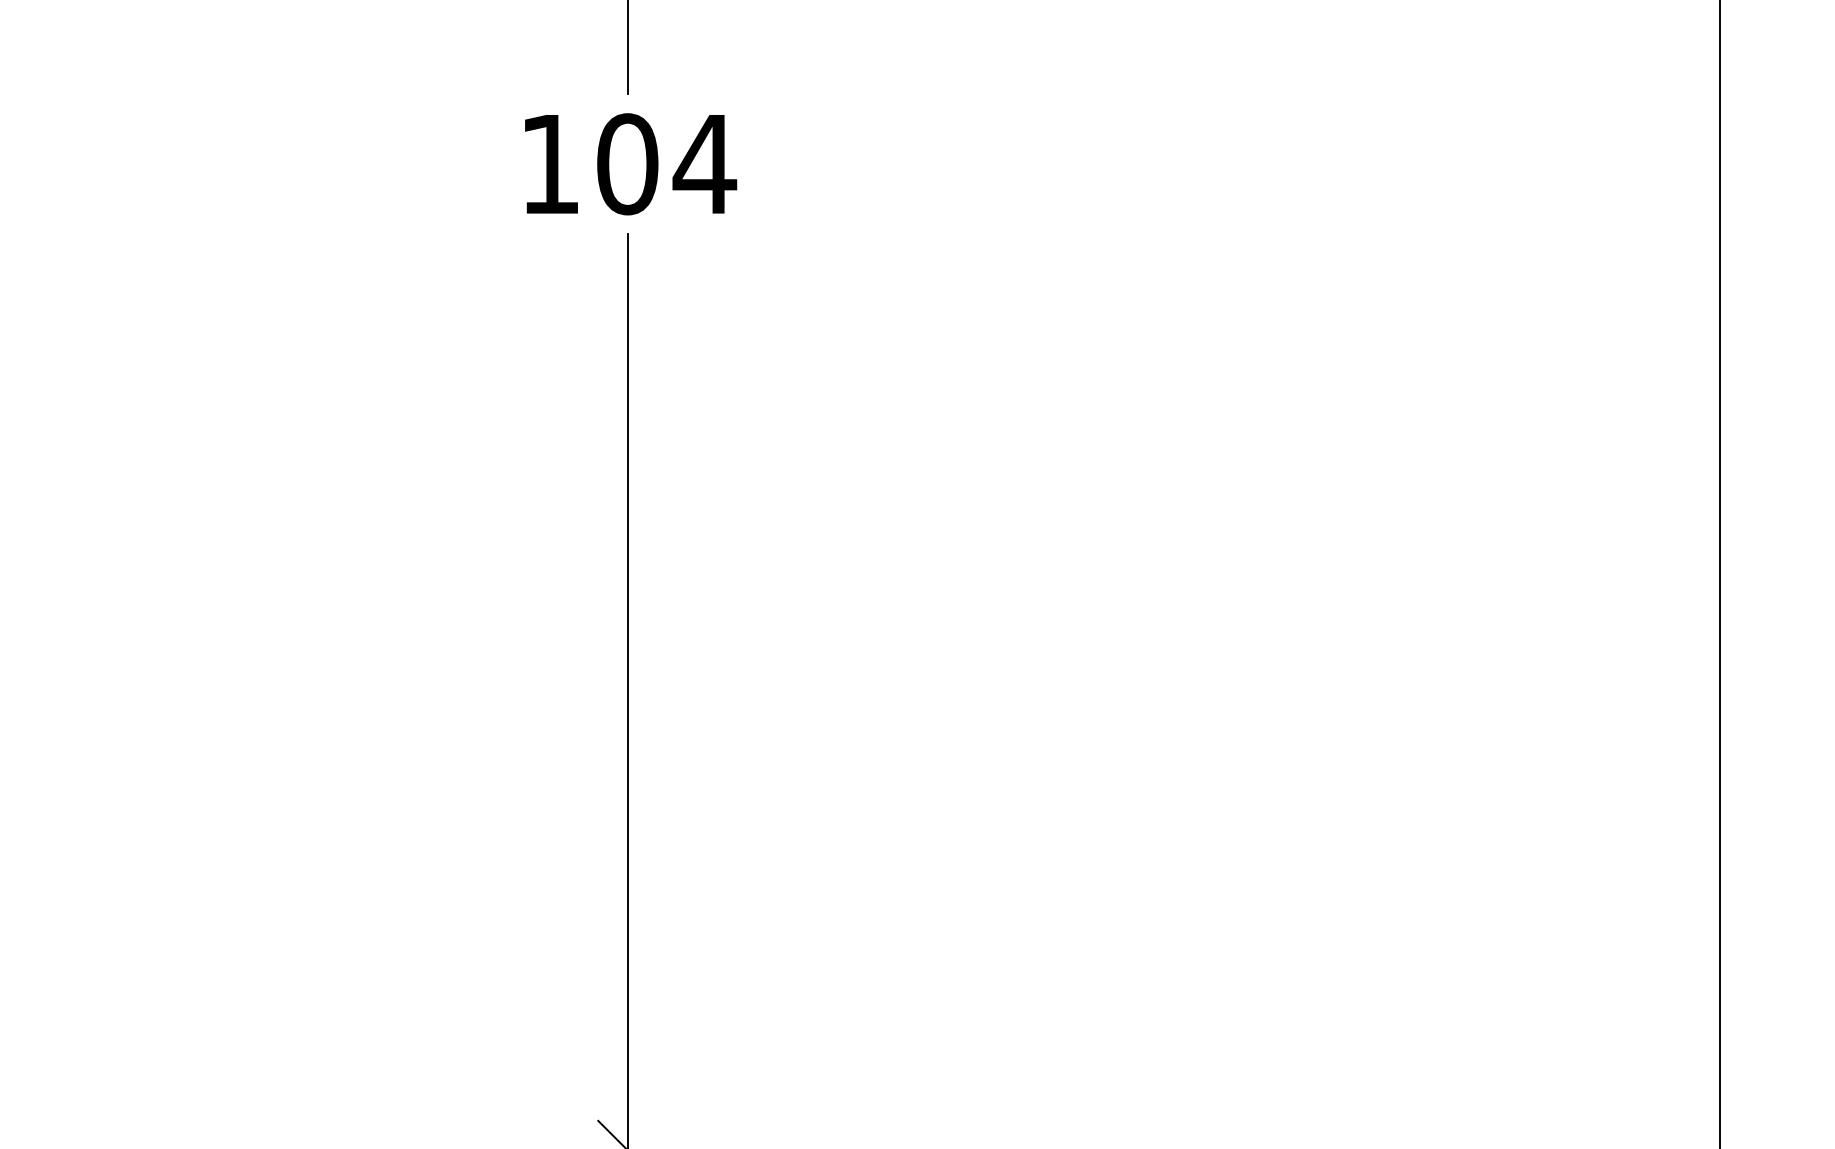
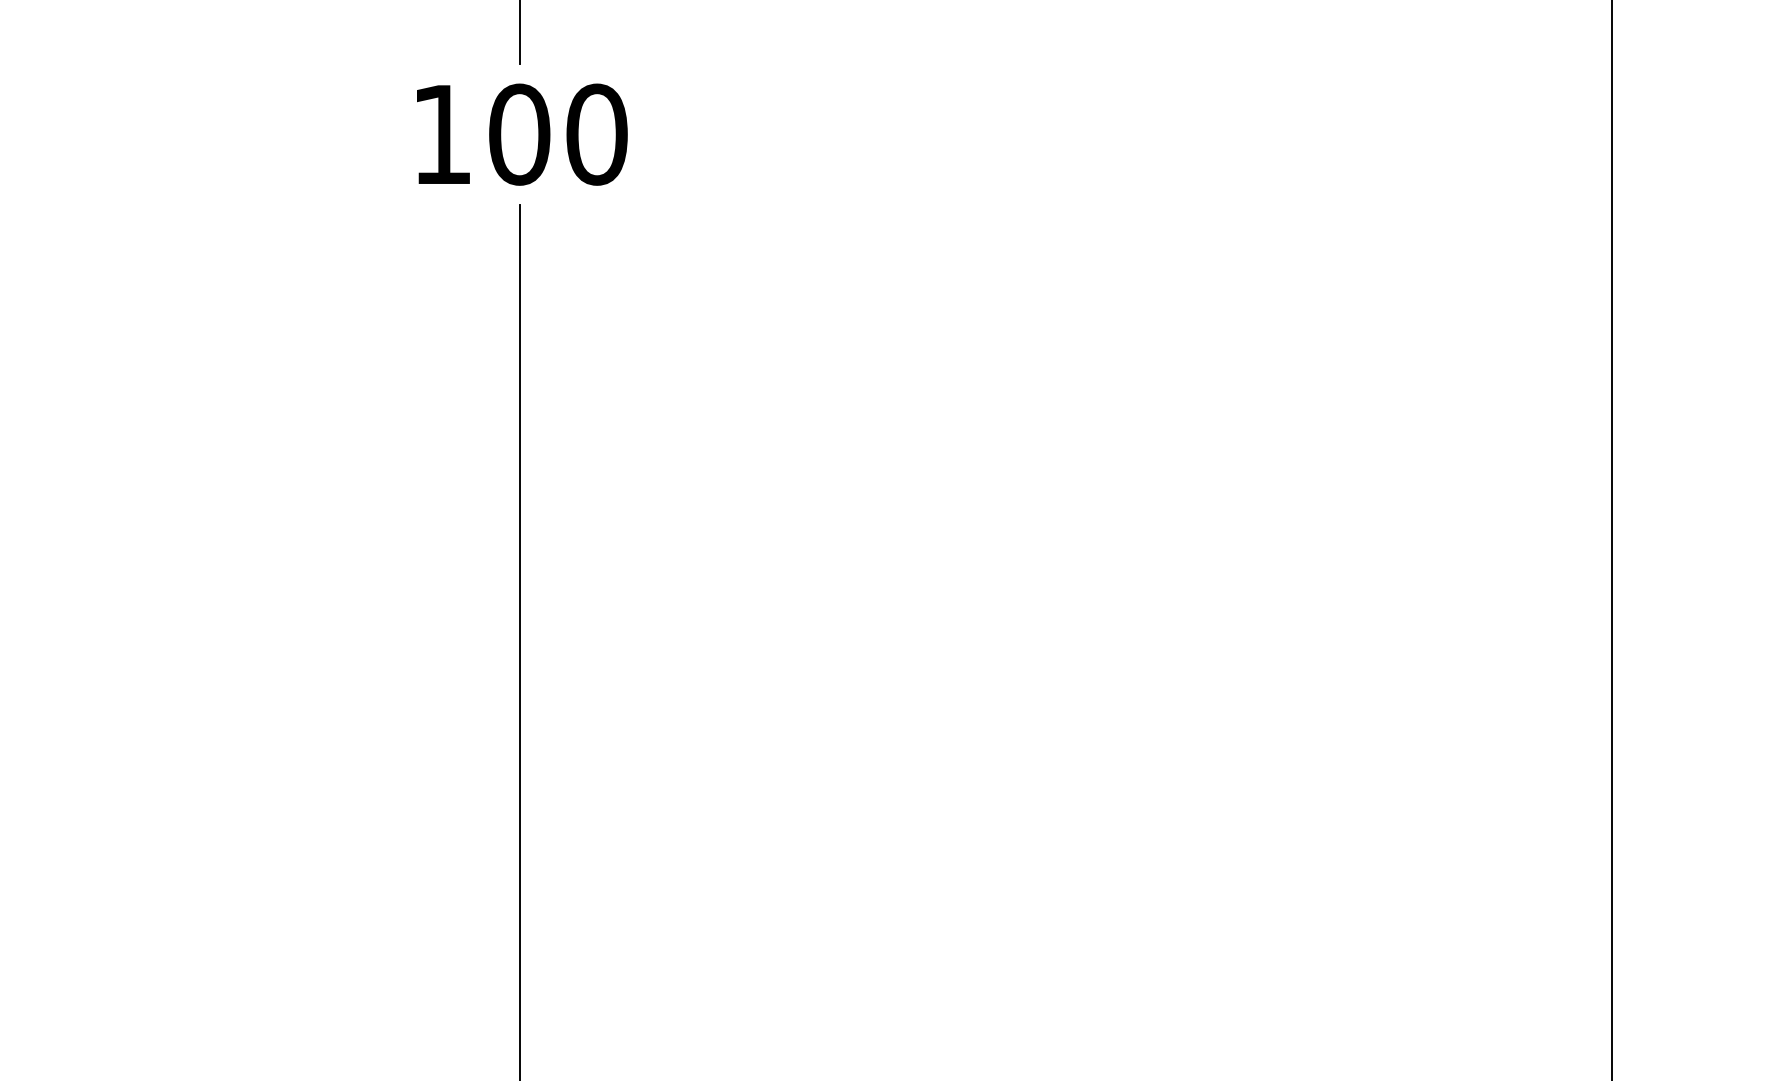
text: (704, 164) -> (596, 134), 104 -> 100

